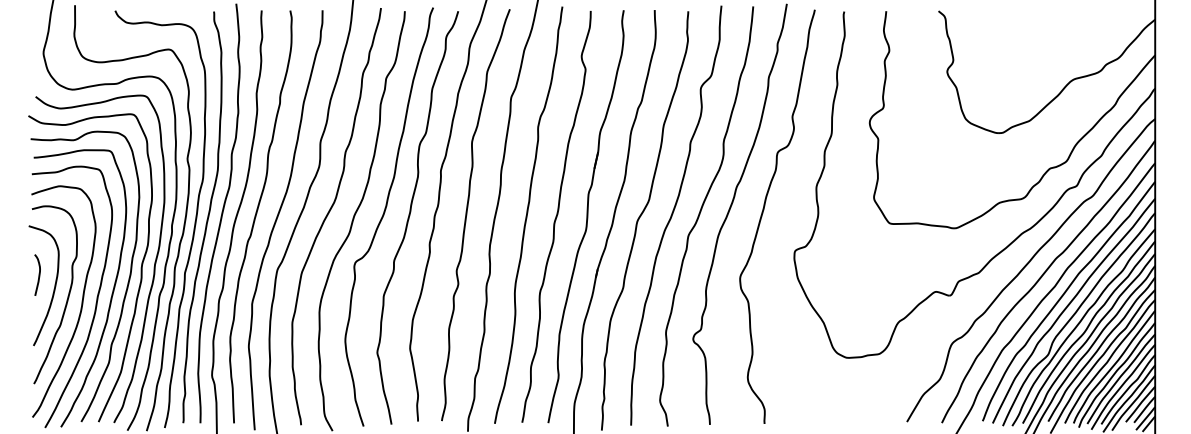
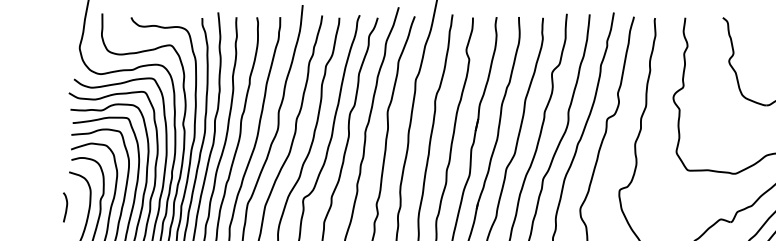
curve: (38, 274) -> (66, 206), moved

